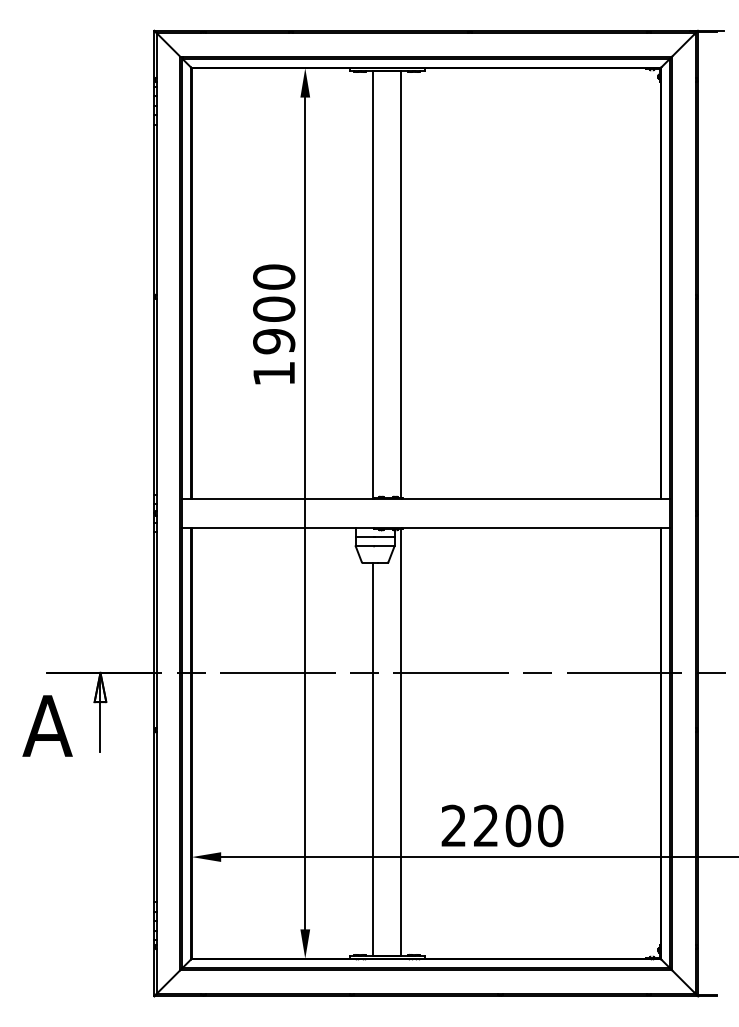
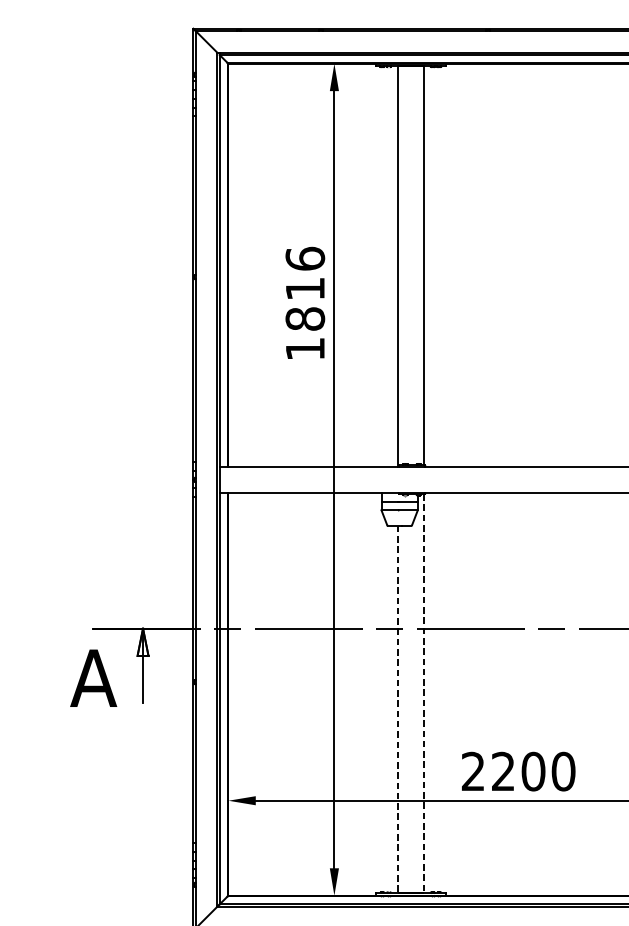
text: (274, 309) -> (305, 289), 1900 -> 1816
line: (401, 742) -> (424, 693), solid -> dashed
line: (373, 759) -> (398, 709), solid -> dashed

